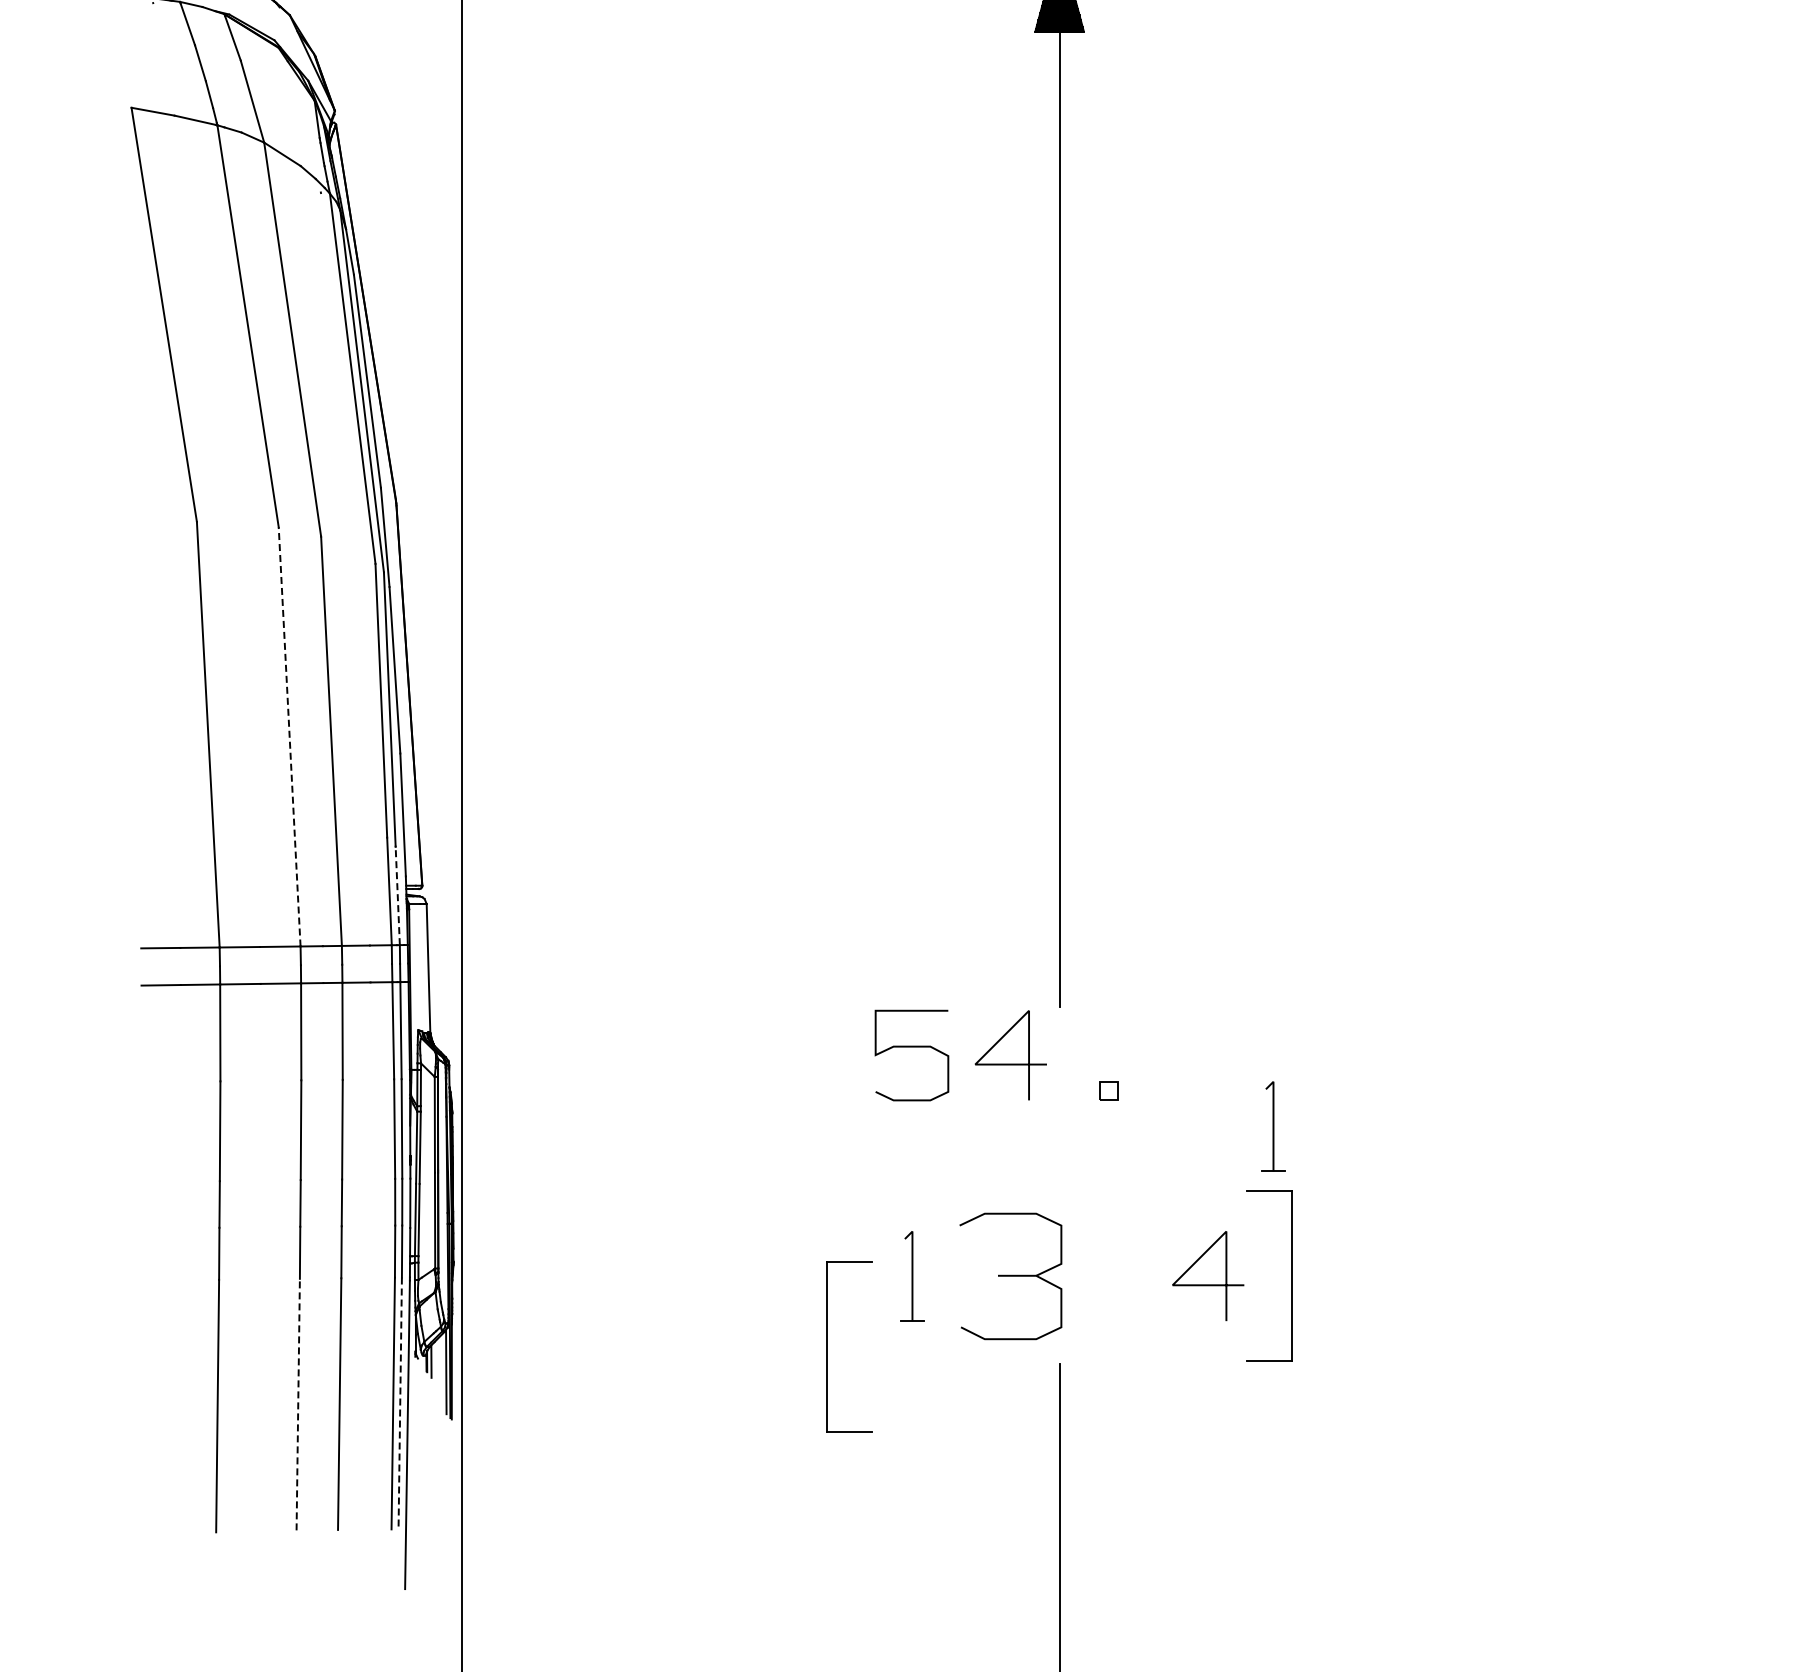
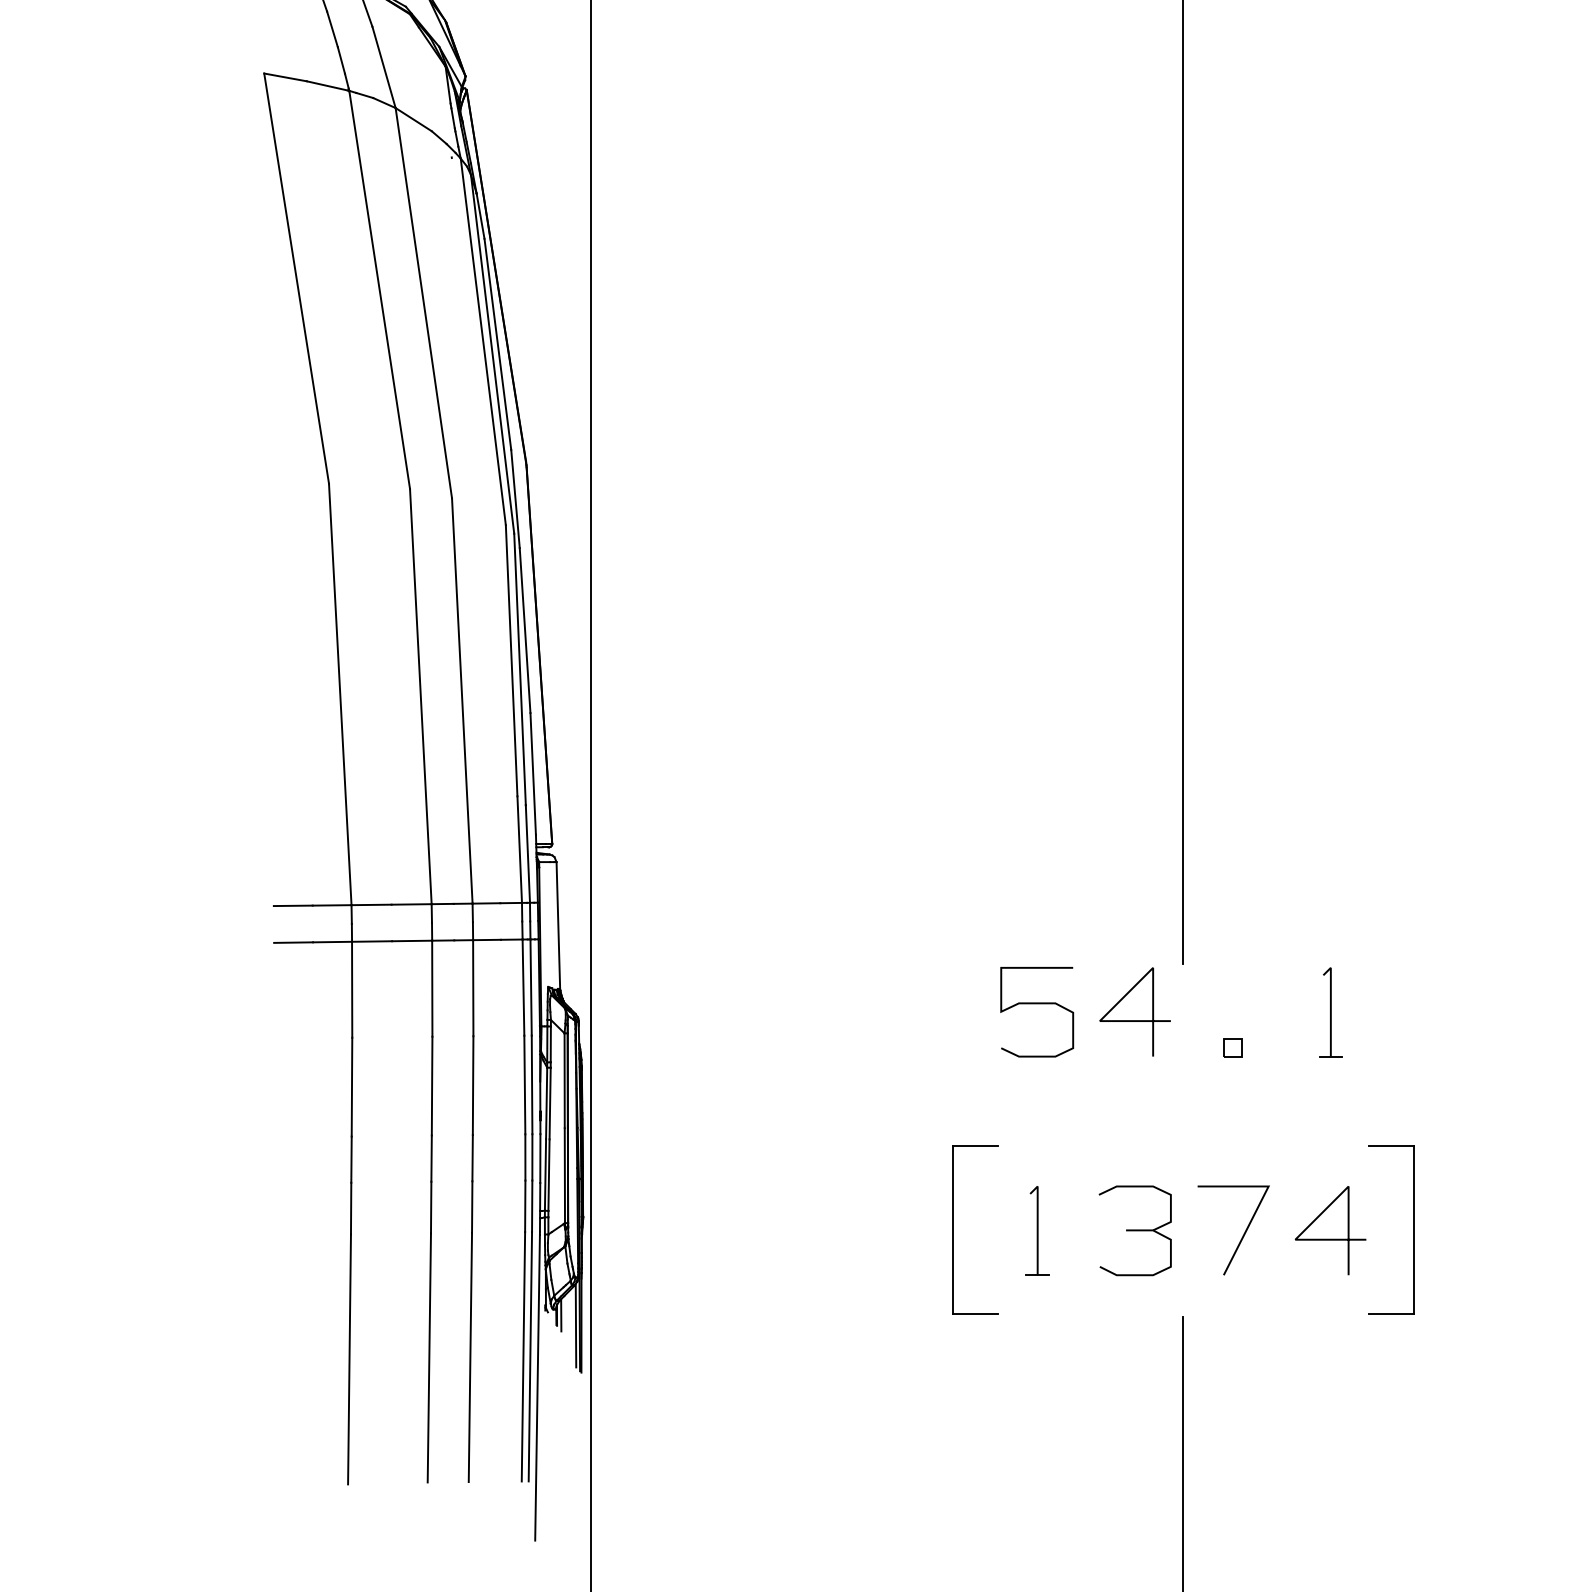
line: (289, 736) -> (420, 696), dashed -> solid
line: (397, 895) -> (527, 853), dashed -> solid
part: (1273, 1126) -> (1330, 1012), moved
part: (1010, 1275) -> (1134, 1230), size x0.71
line: (1119, 1280) -> (1242, 1234), added
part: (827, 1346) -> (953, 1230), moved
line: (400, 1403) -> (530, 1356), dashed -> solid
line: (298, 1404) -> (429, 1357), dashed -> solid

